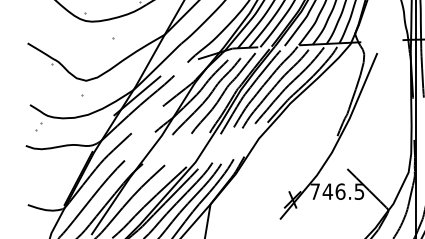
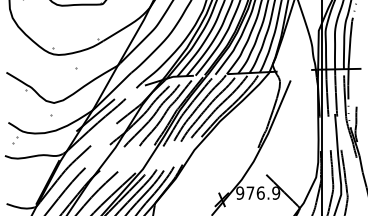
text: (337, 190) -> (258, 192), 746.5 -> 976.9

